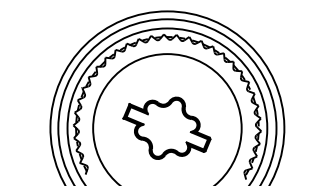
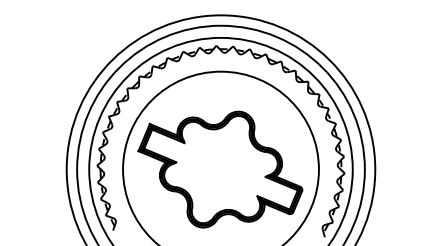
part: (167, 128) -> (220, 169), size x1.43

